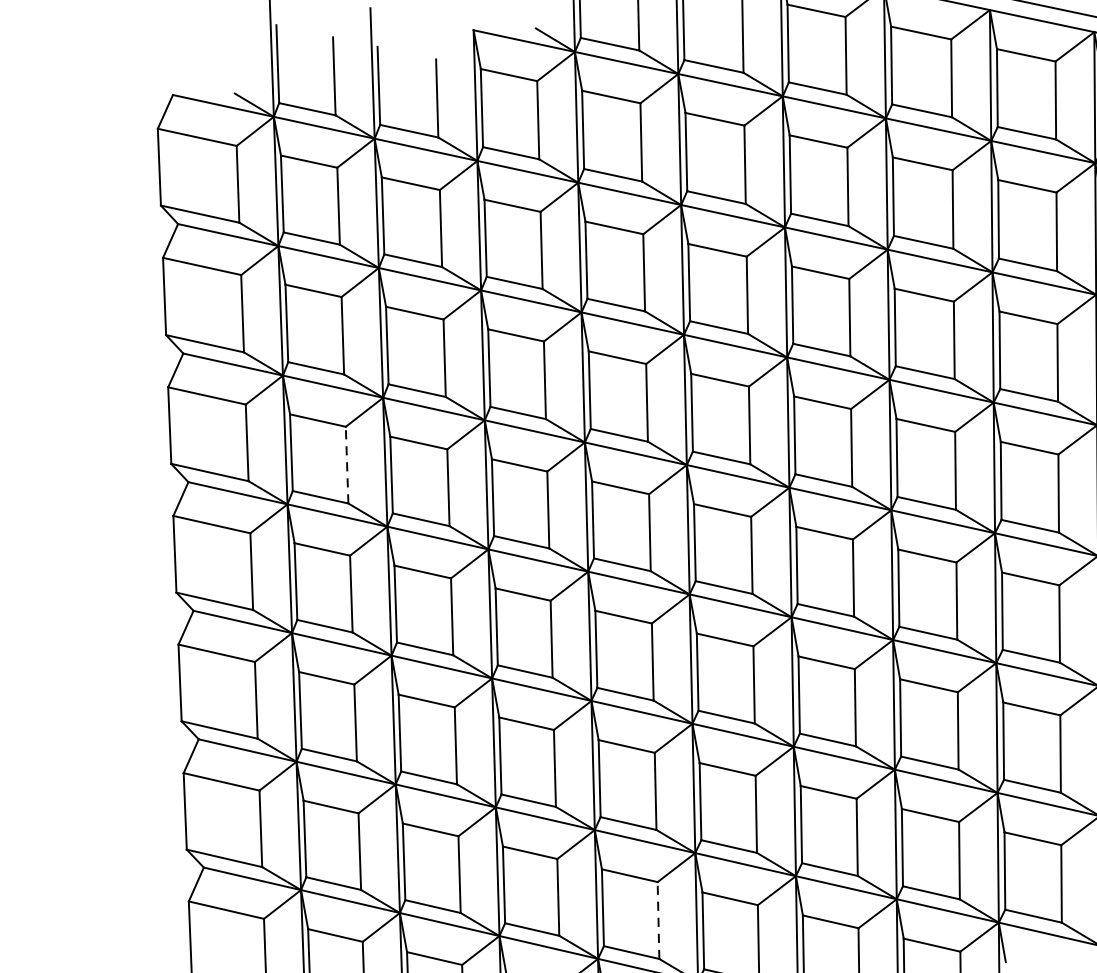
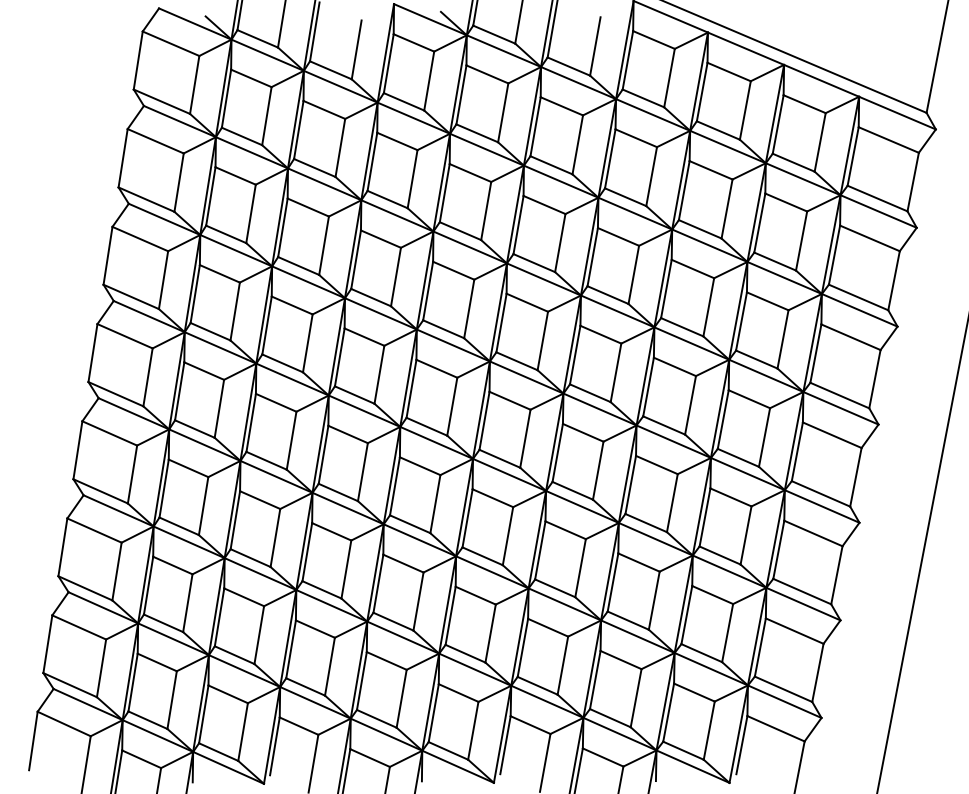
line: (347, 464) -> (235, 311), dashed -> solid
line: (658, 920) -> (401, 698), dashed -> solid

